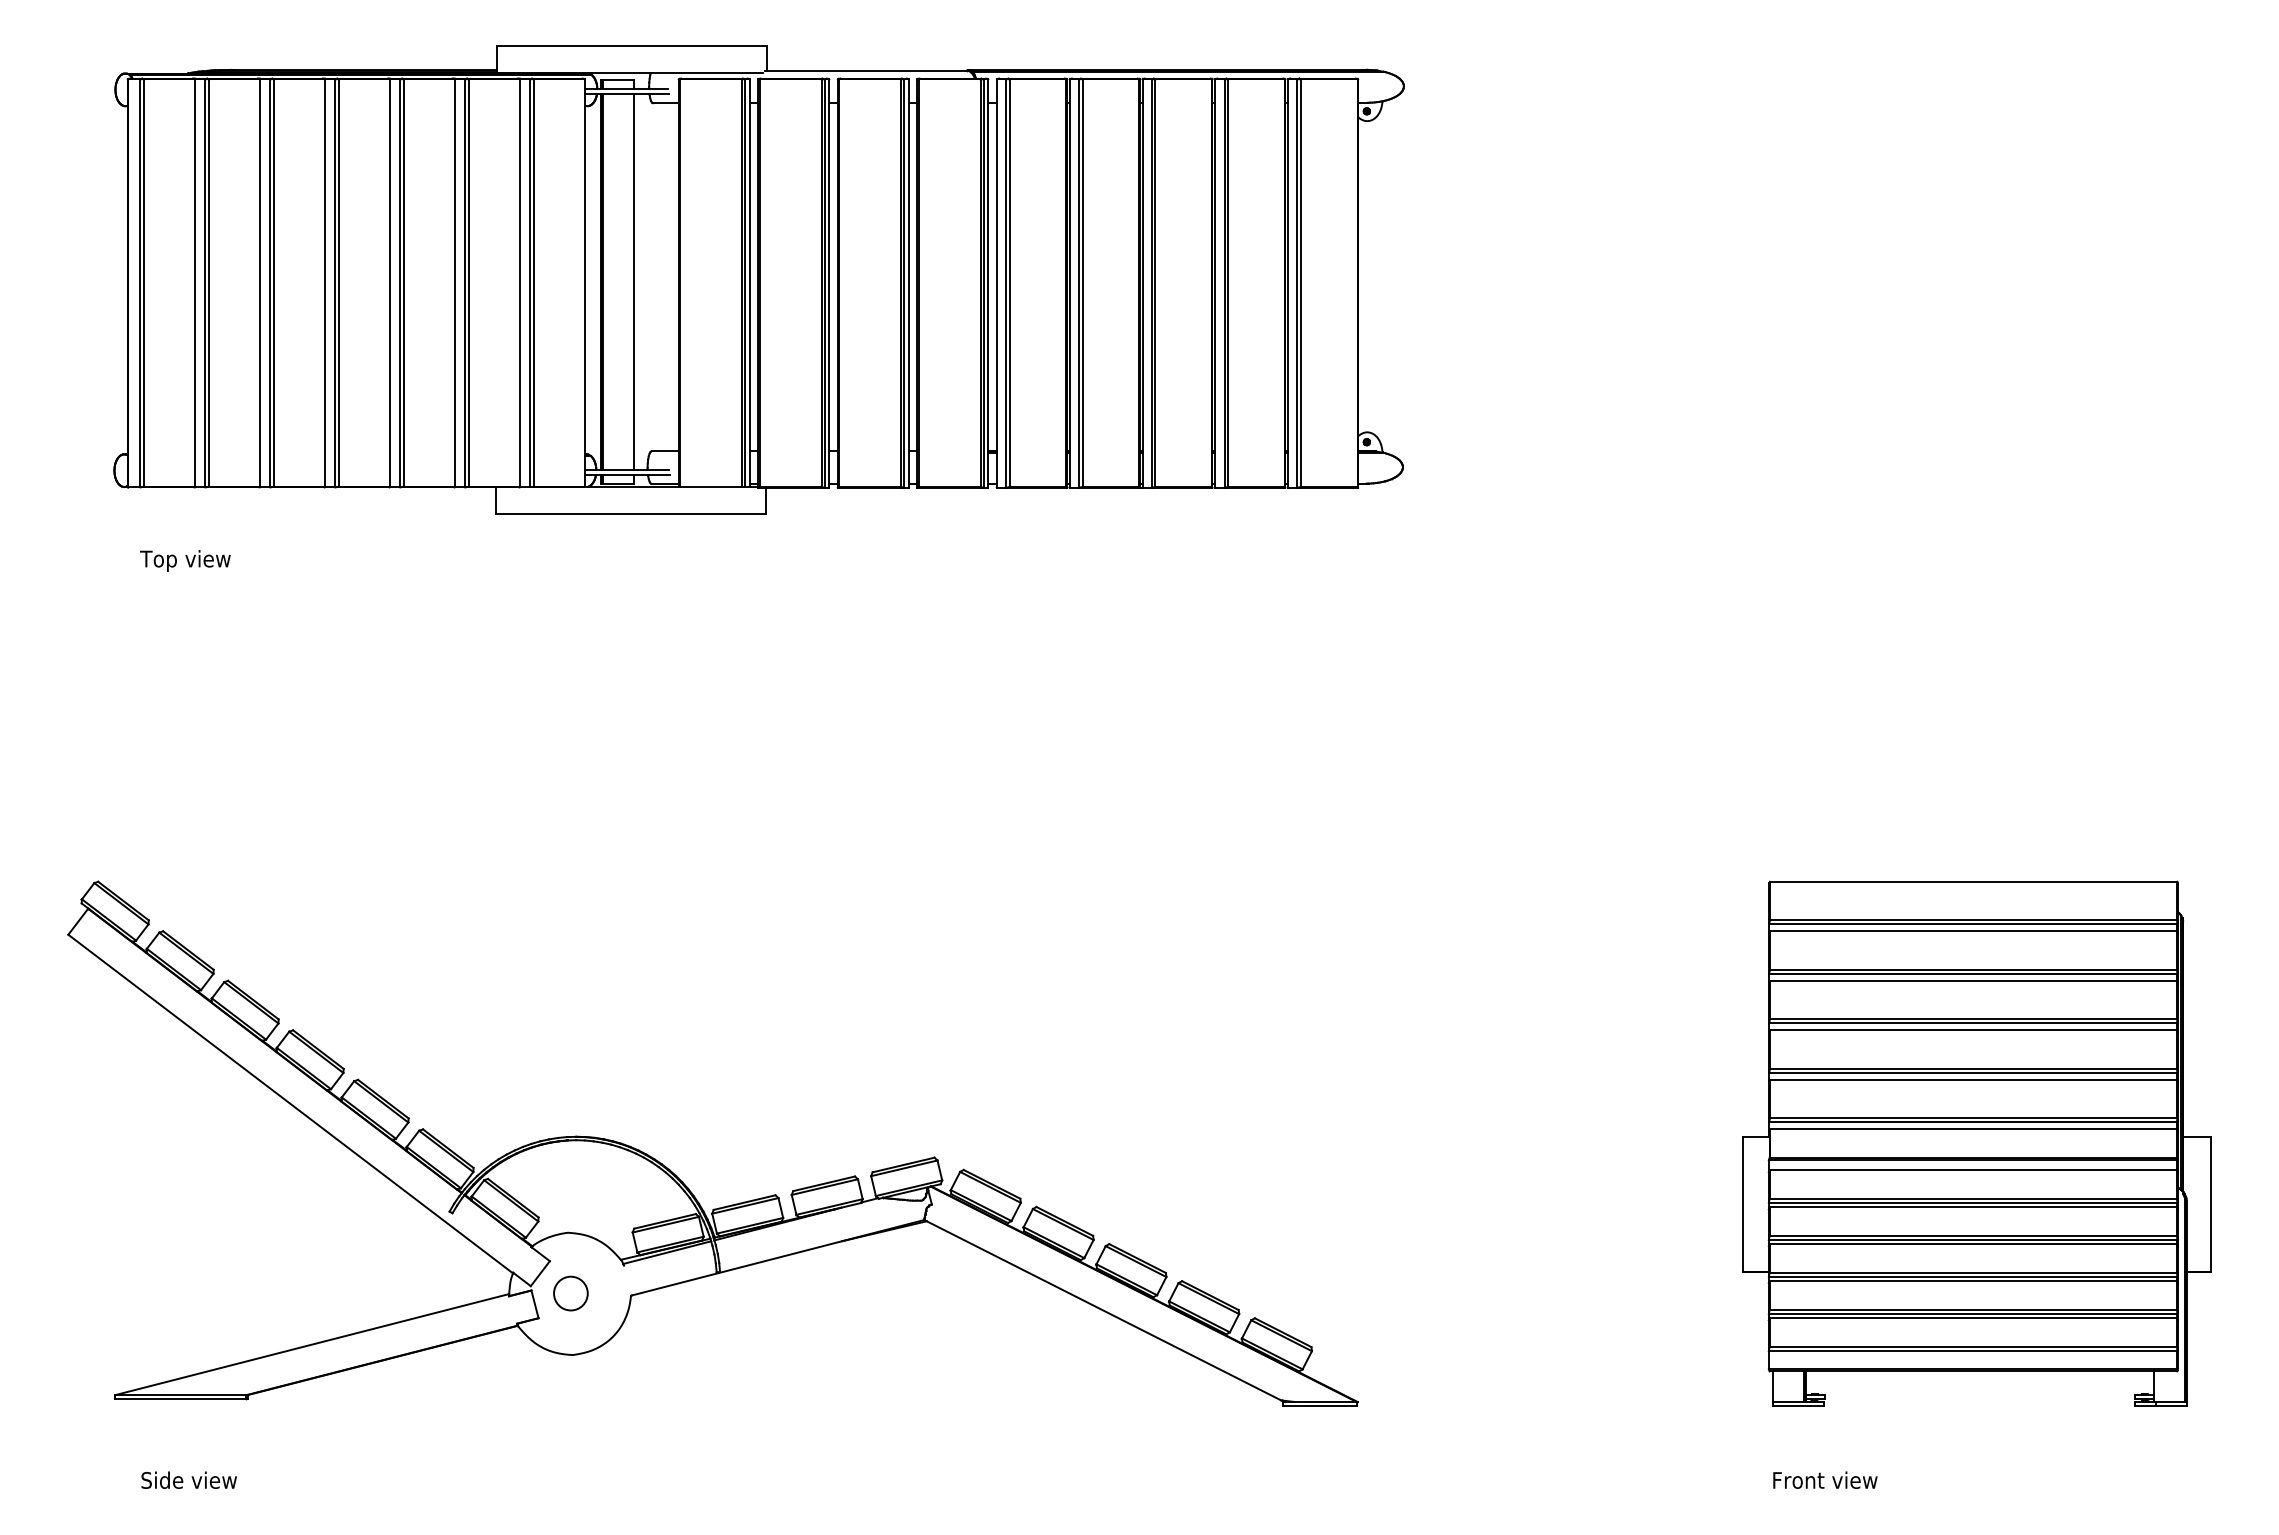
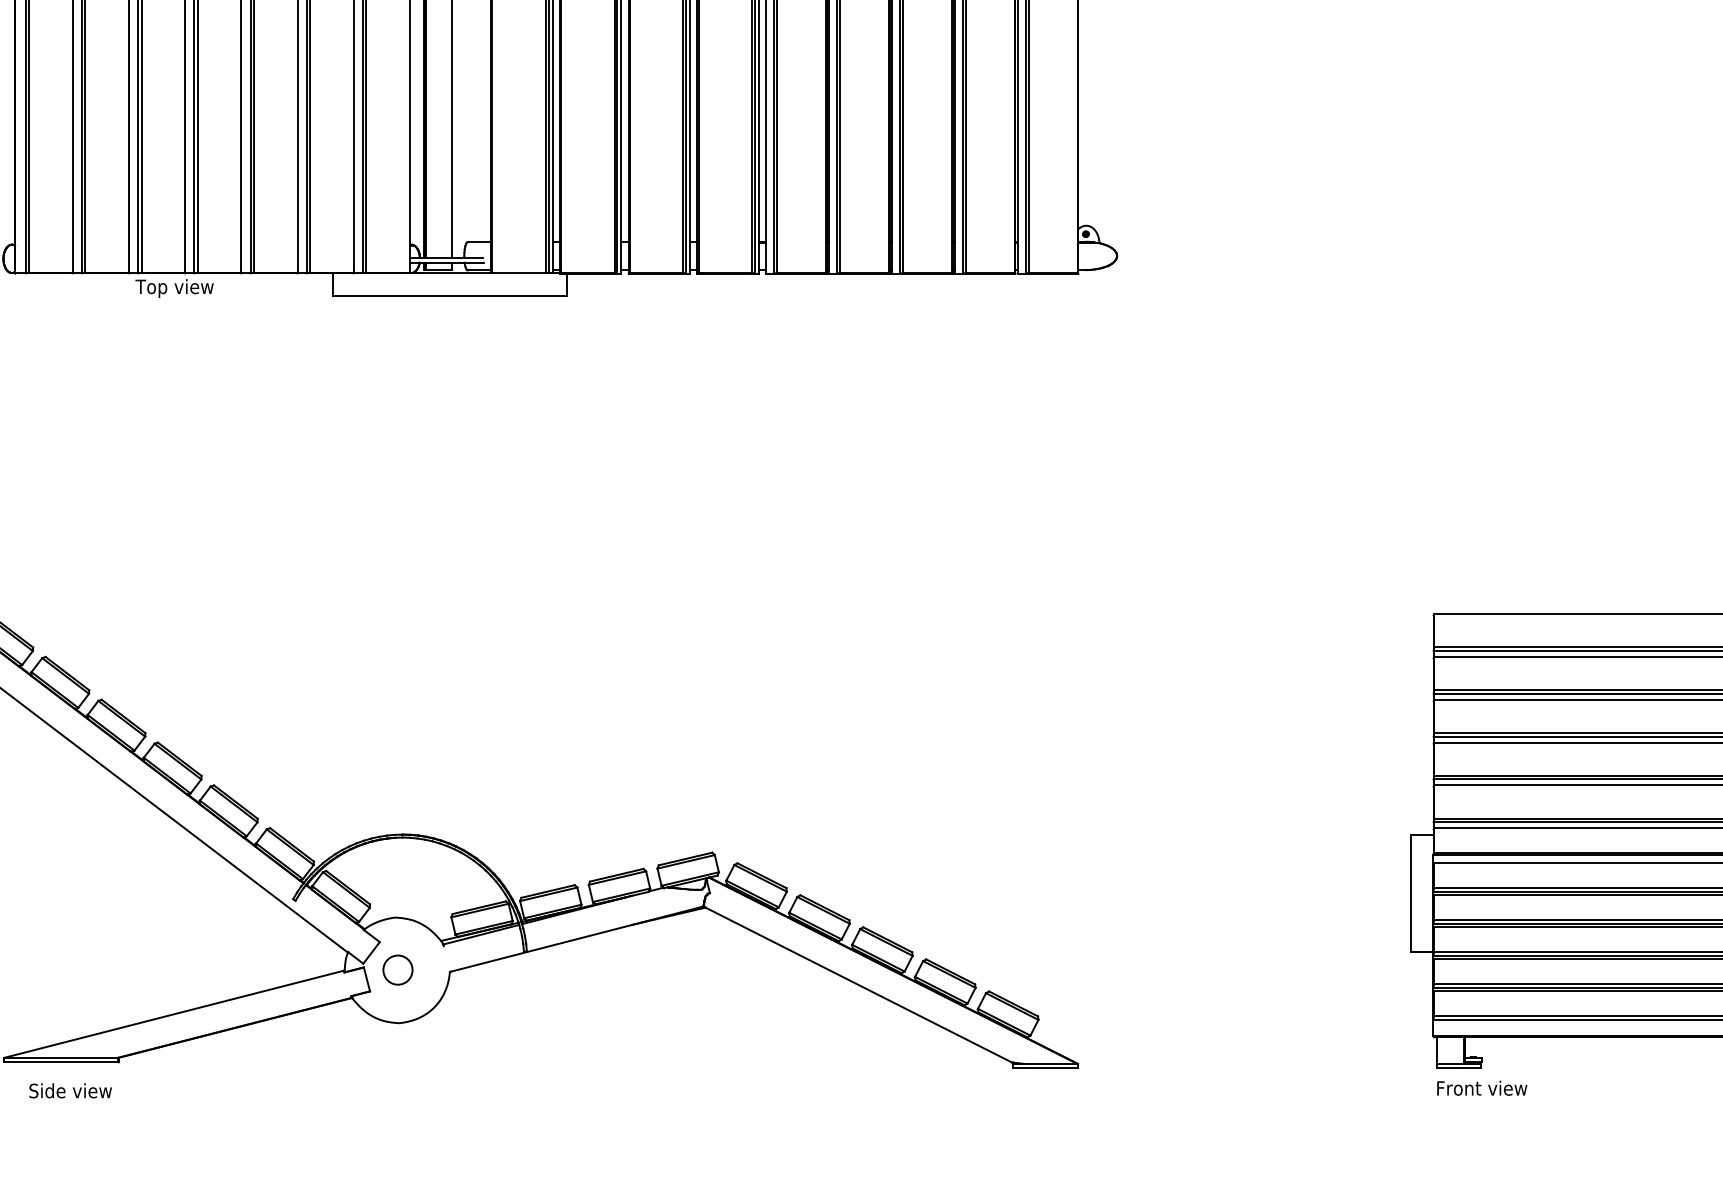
text: (185, 560) -> (174, 288), moved
text: (188, 1479) -> (70, 1090), moved
text: (1825, 1479) -> (1482, 1087), moved

